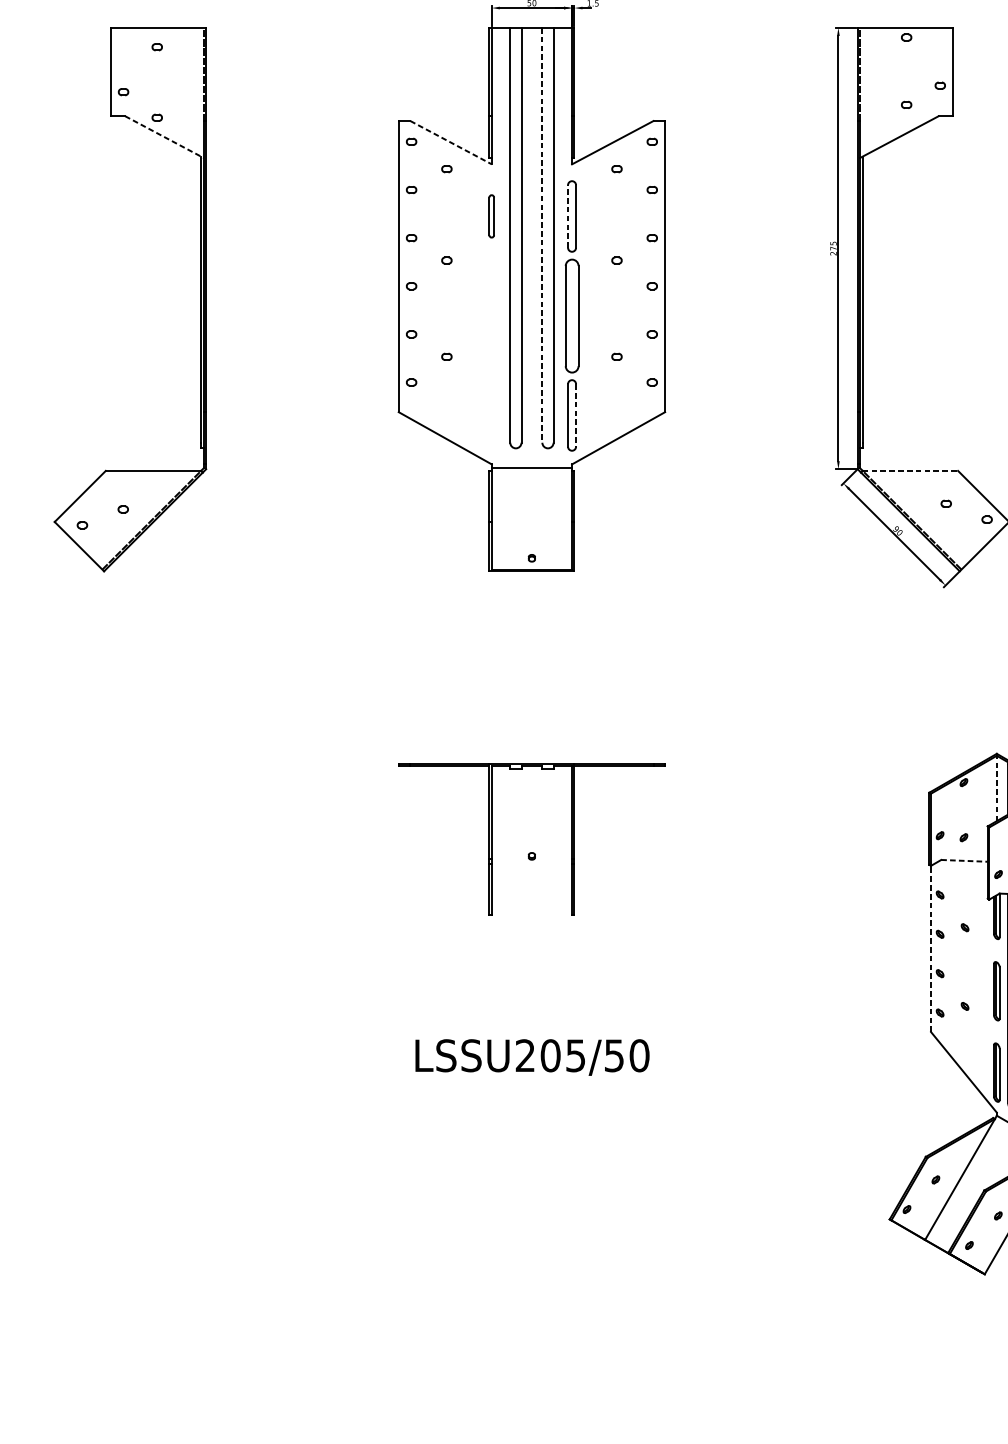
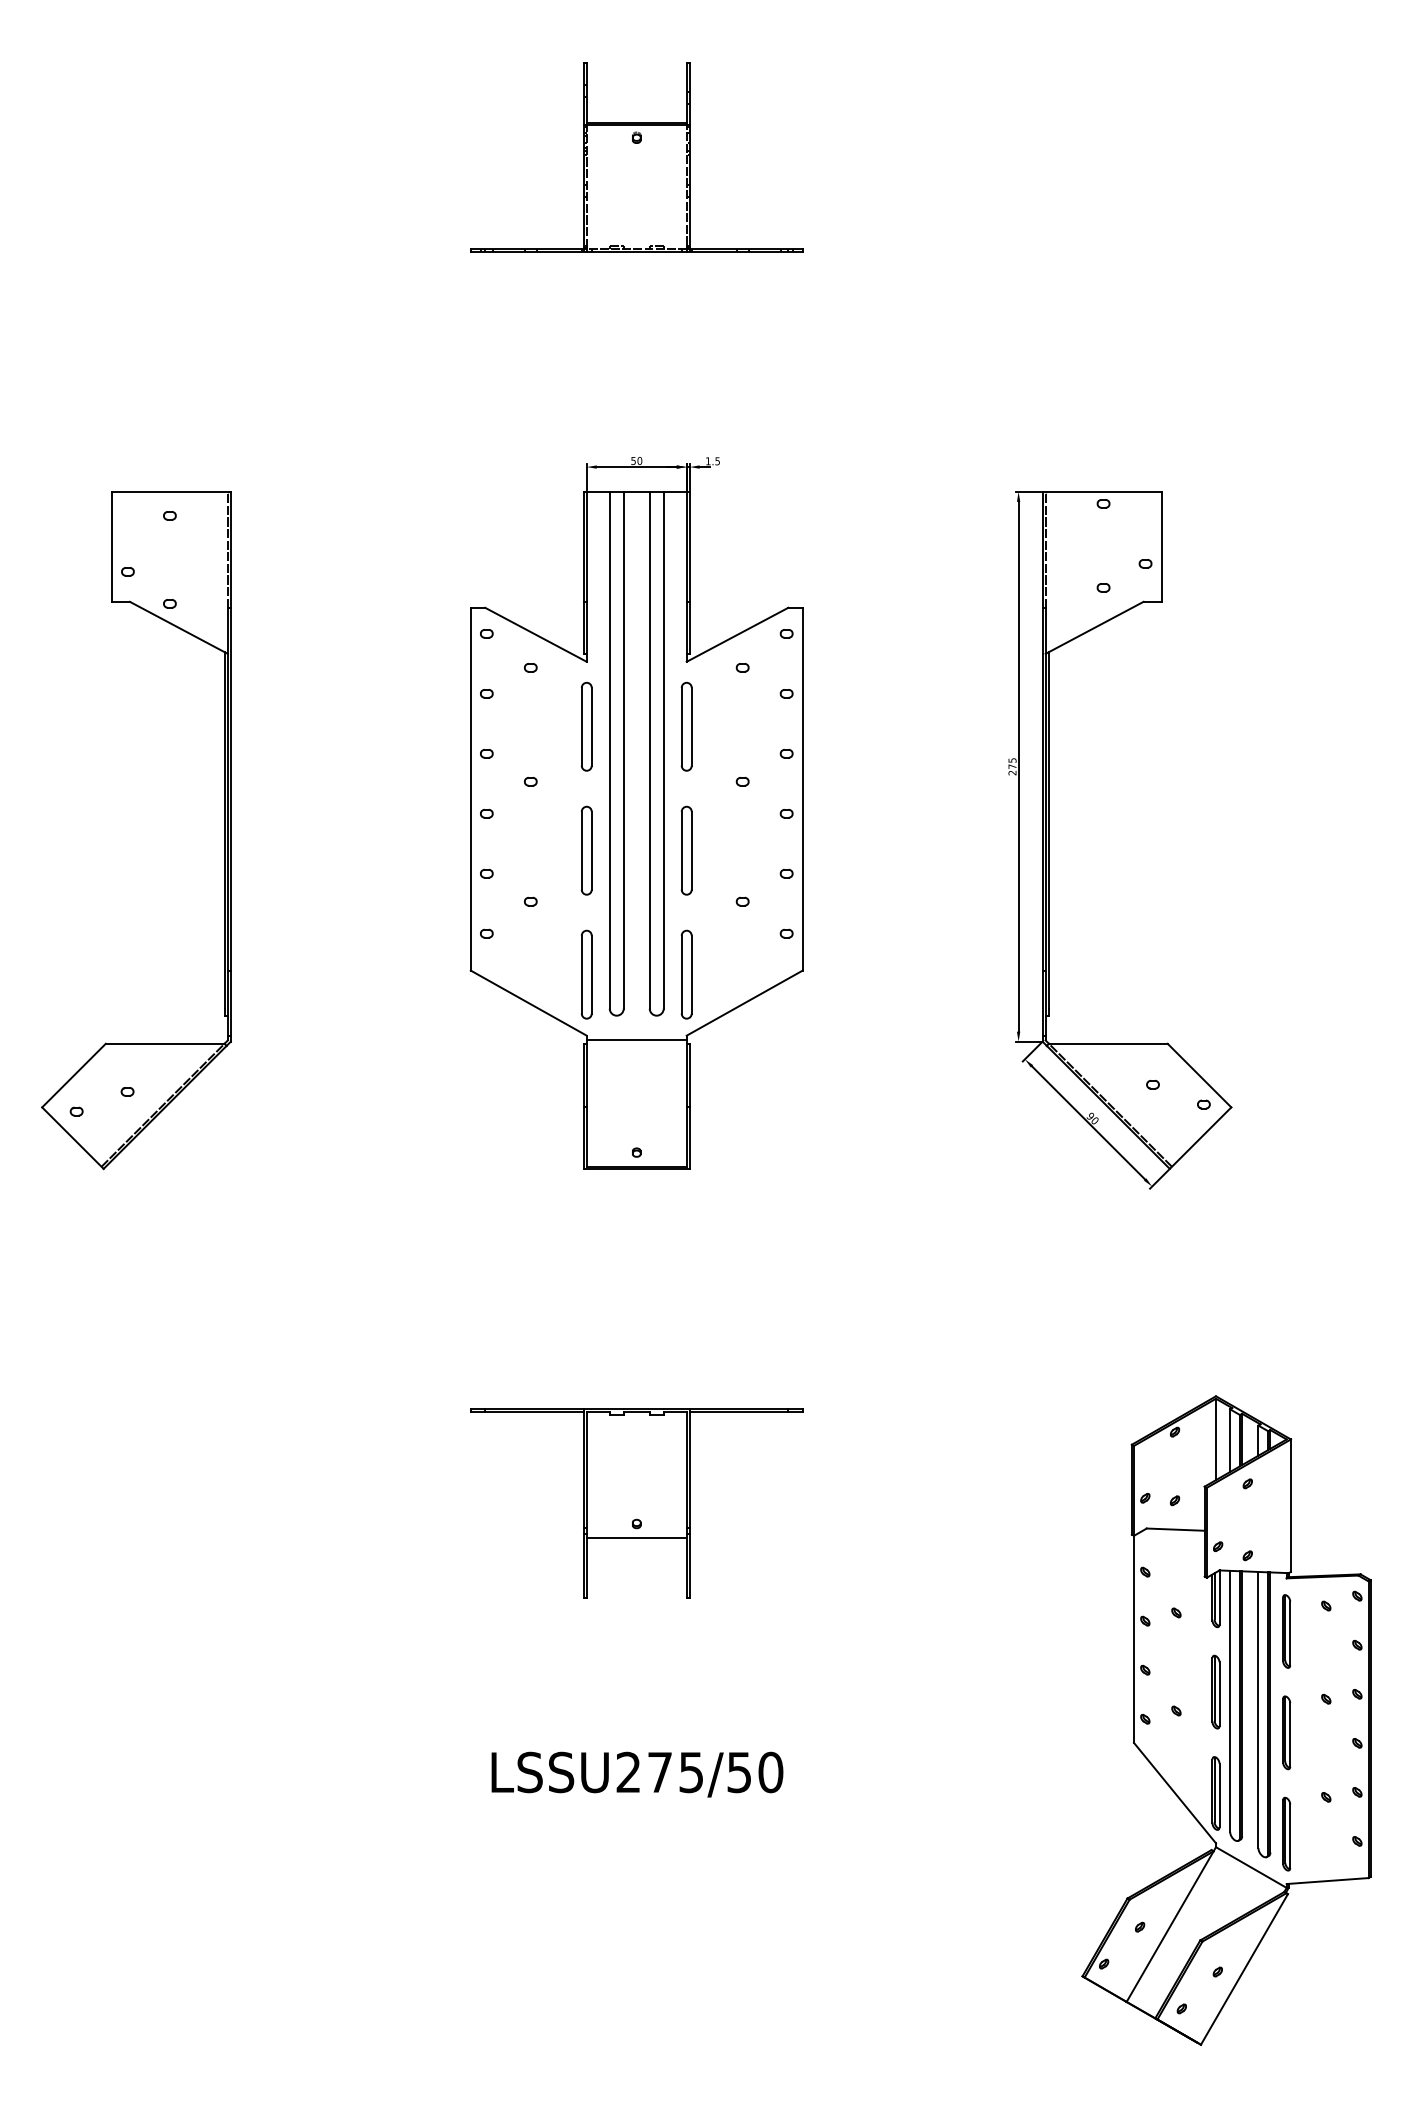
line: (164, 137) -> (179, 628), dashed -> solid
line: (451, 143) -> (536, 635), dashed -> solid
part: (491, 216) -> (586, 726), size x1.67
line: (567, 216) -> (681, 726), dashed -> solid
line: (542, 235) -> (649, 750), dashed -> solid
part: (491, 315) -> (586, 850), added
part: (571, 315) -> (686, 850), size x0.62
part: (491, 415) -> (586, 974), added
line: (575, 415) -> (691, 974), dashed -> solid
line: (910, 470) -> (1108, 1043), dashed -> solid
line: (997, 788) -> (1216, 1439), dashed -> solid
line: (965, 860) -> (1176, 1529), dashed -> solid
line: (531, 867) -> (636, 1538), added
line: (931, 949) -> (1134, 1639), dashed -> solid
text: (550, 1055) -> (659, 1772), LSSU205/50 -> LSSU275/50

